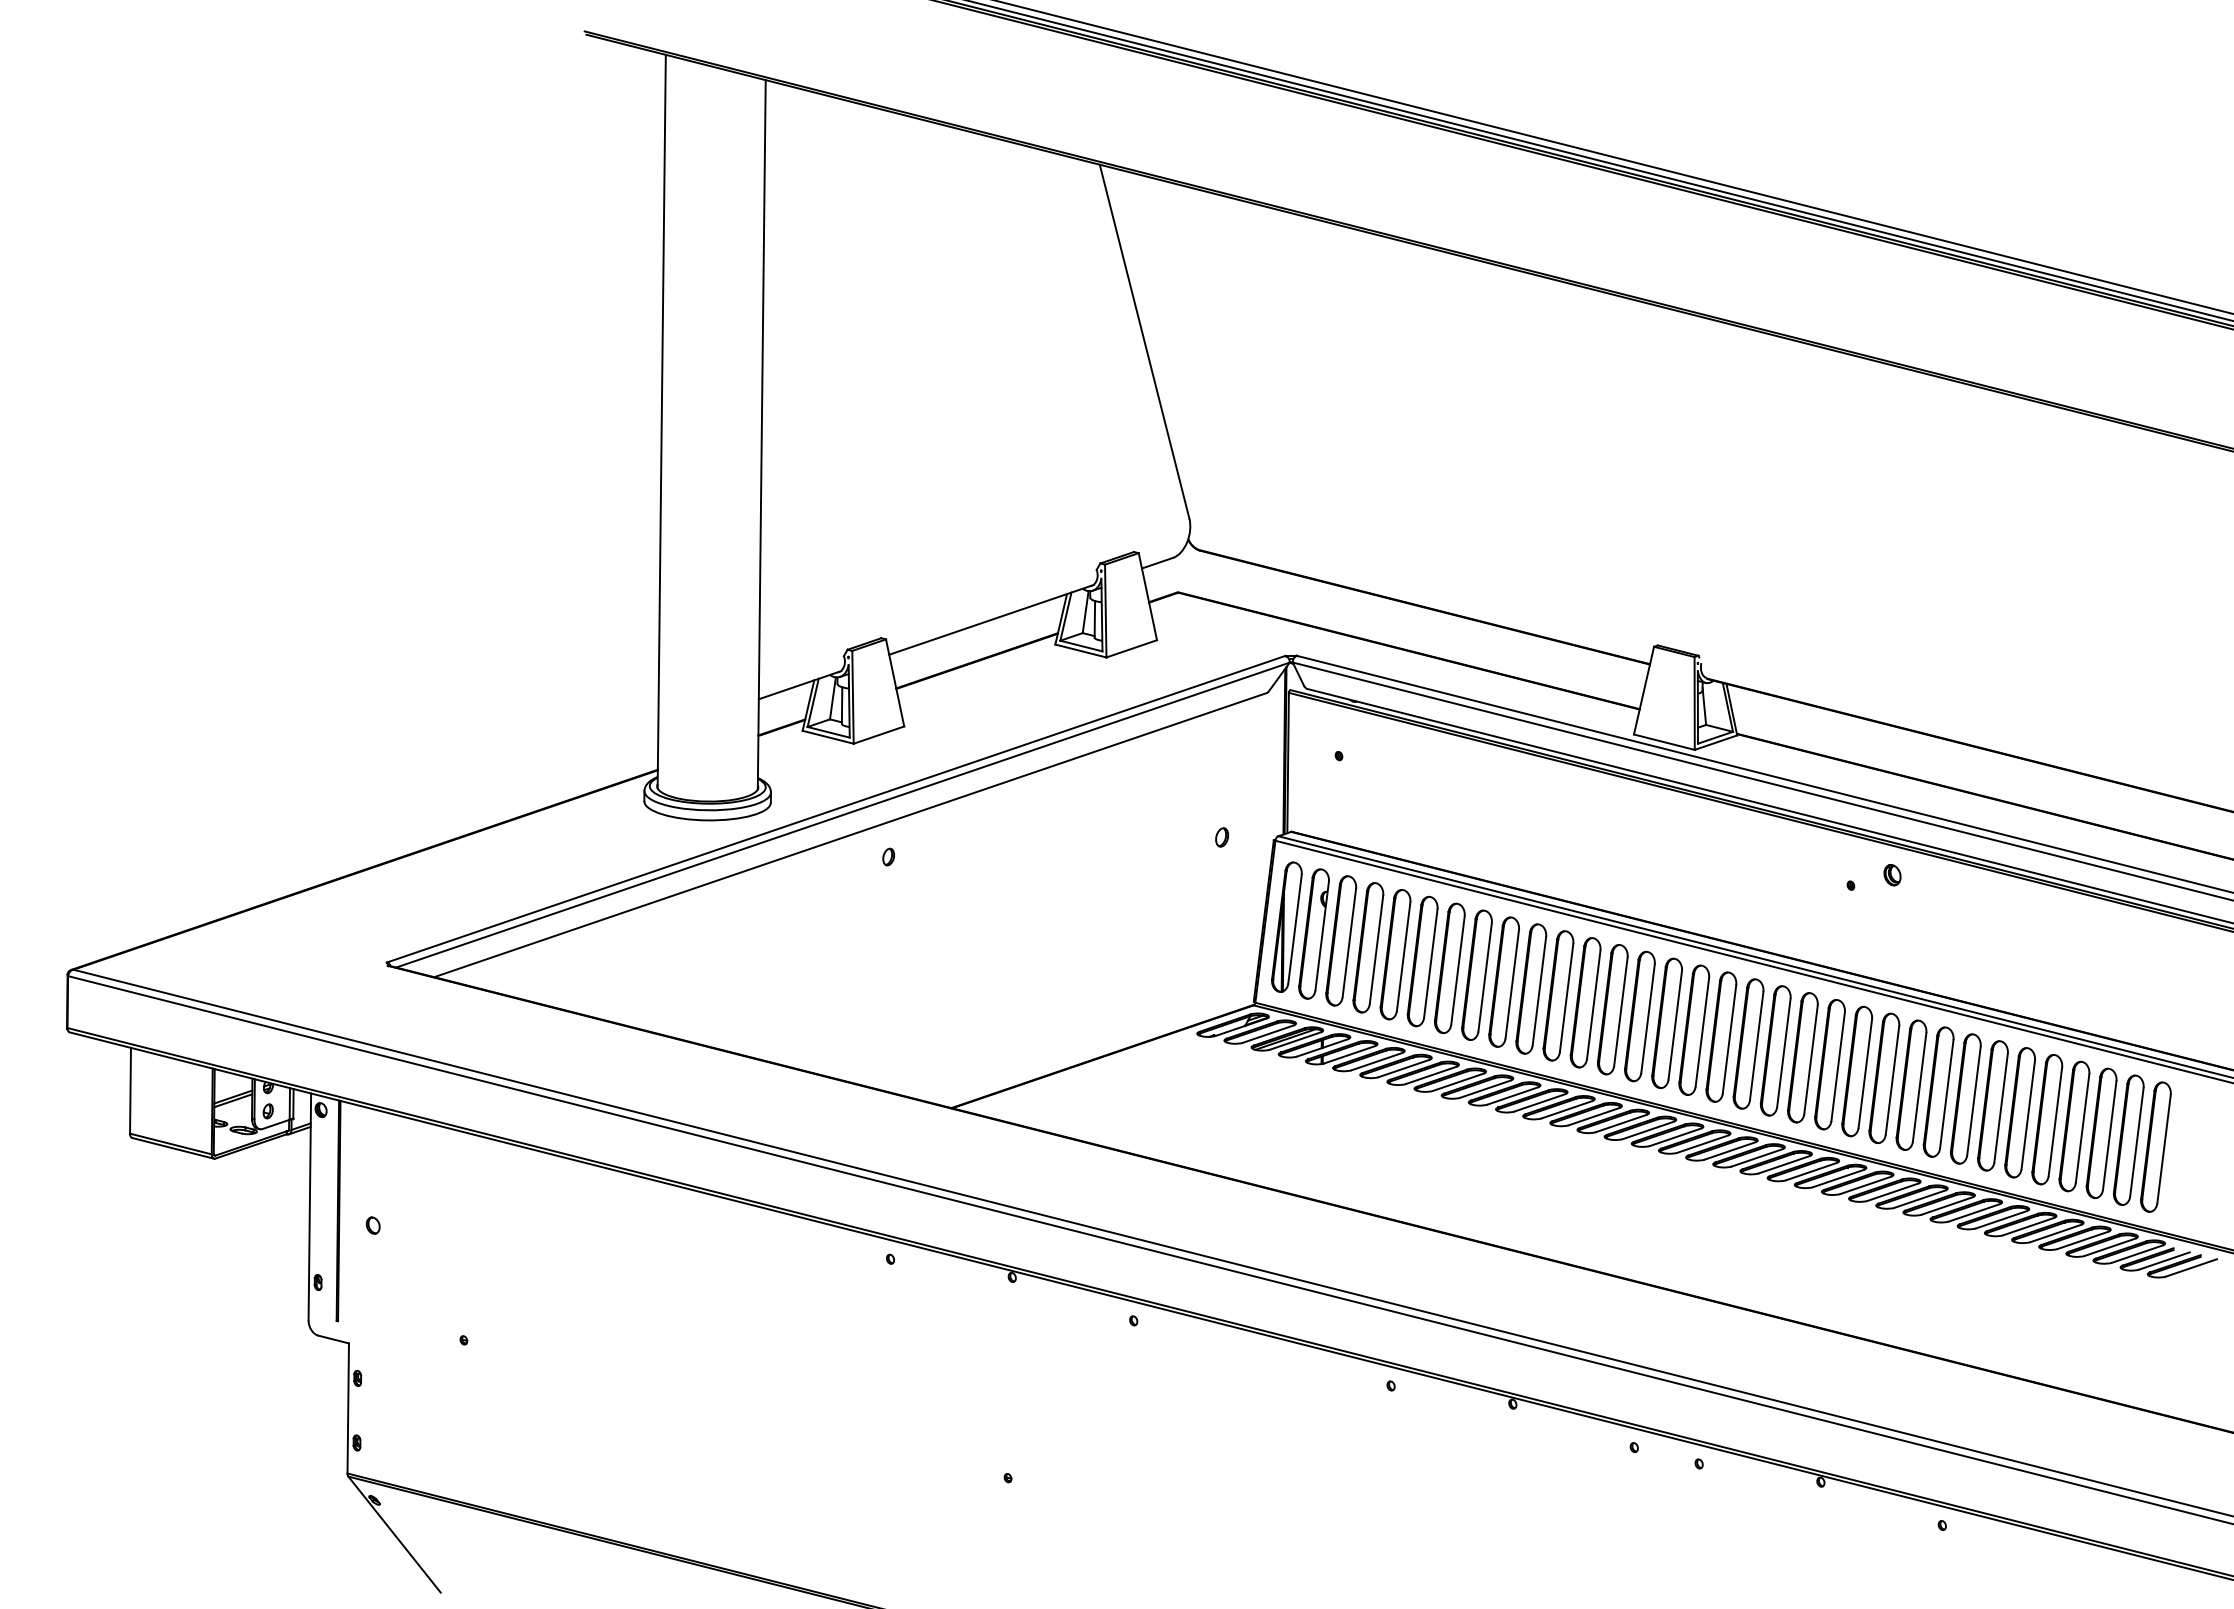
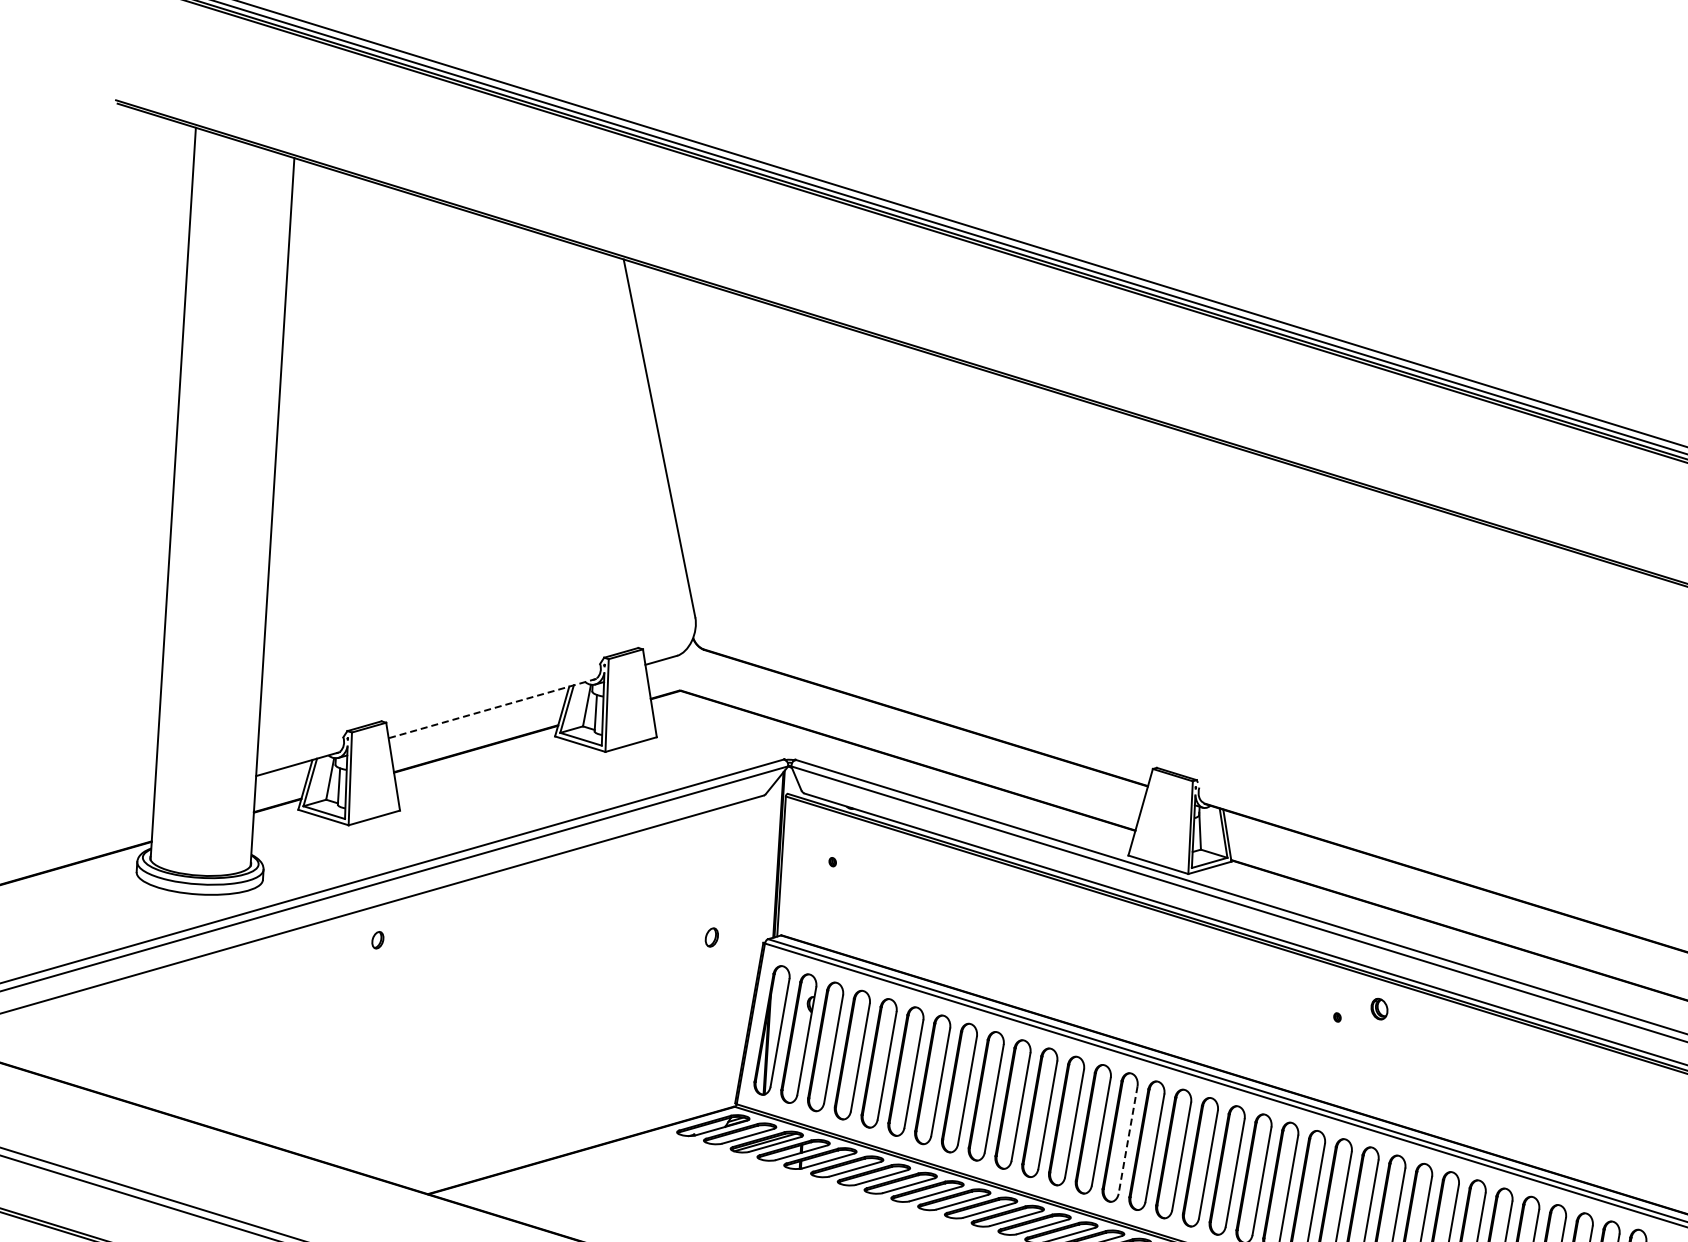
line: (991, 619) -> (492, 708), solid -> dashed
line: (1648, 1018) -> (1128, 1139), solid -> dashed

